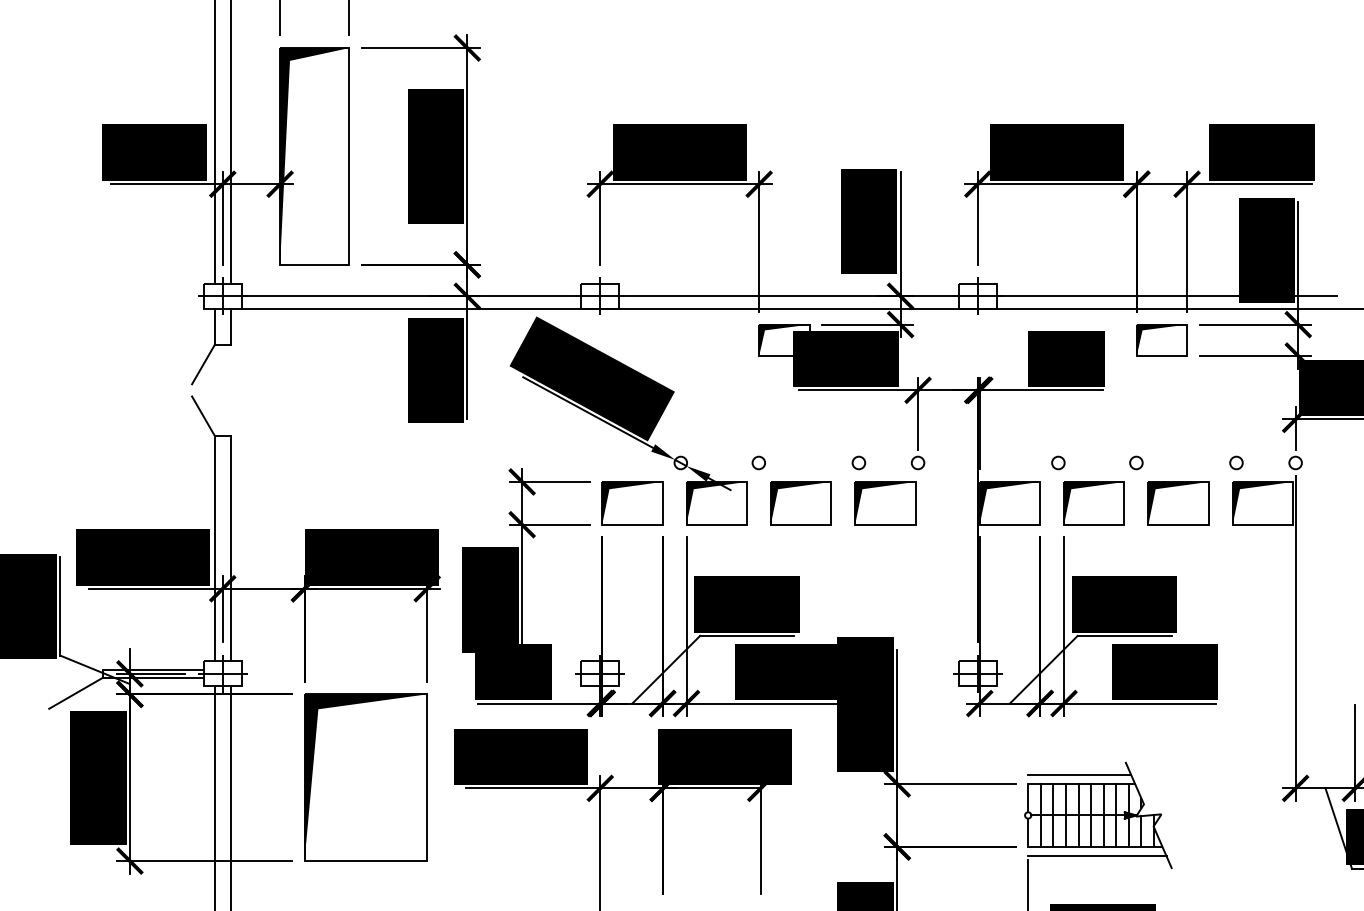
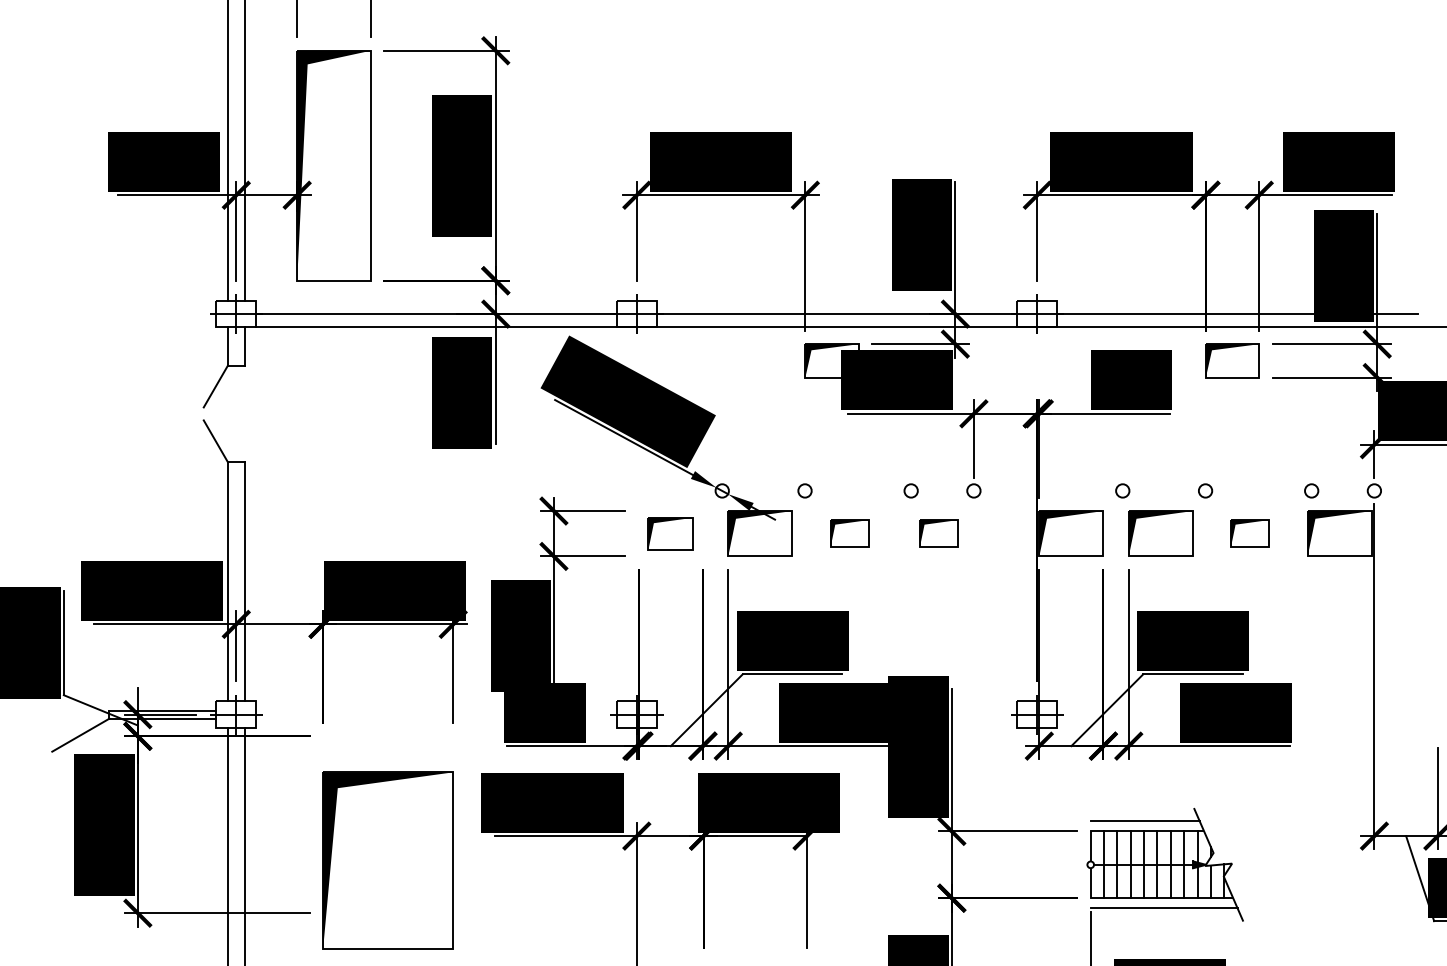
part: (632, 503) -> (670, 533), size x0.7
part: (800, 503) -> (849, 533), size x0.6
part: (884, 503) -> (938, 533), size x0.6
part: (1177, 503) -> (1249, 533), size x0.6
part: (365, 777) -> (387, 860), moved

